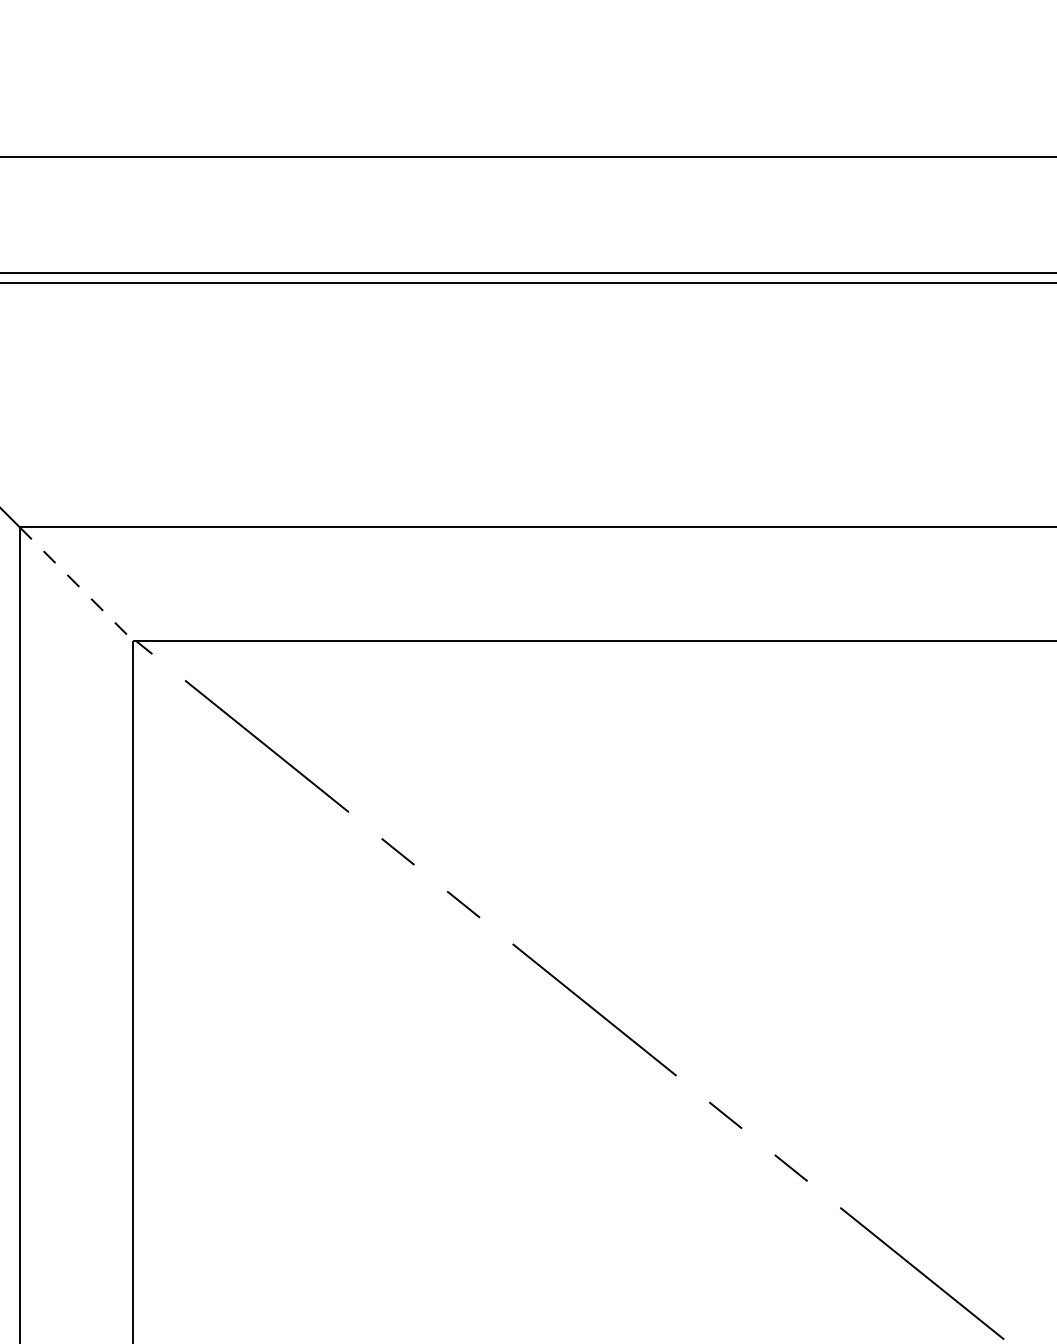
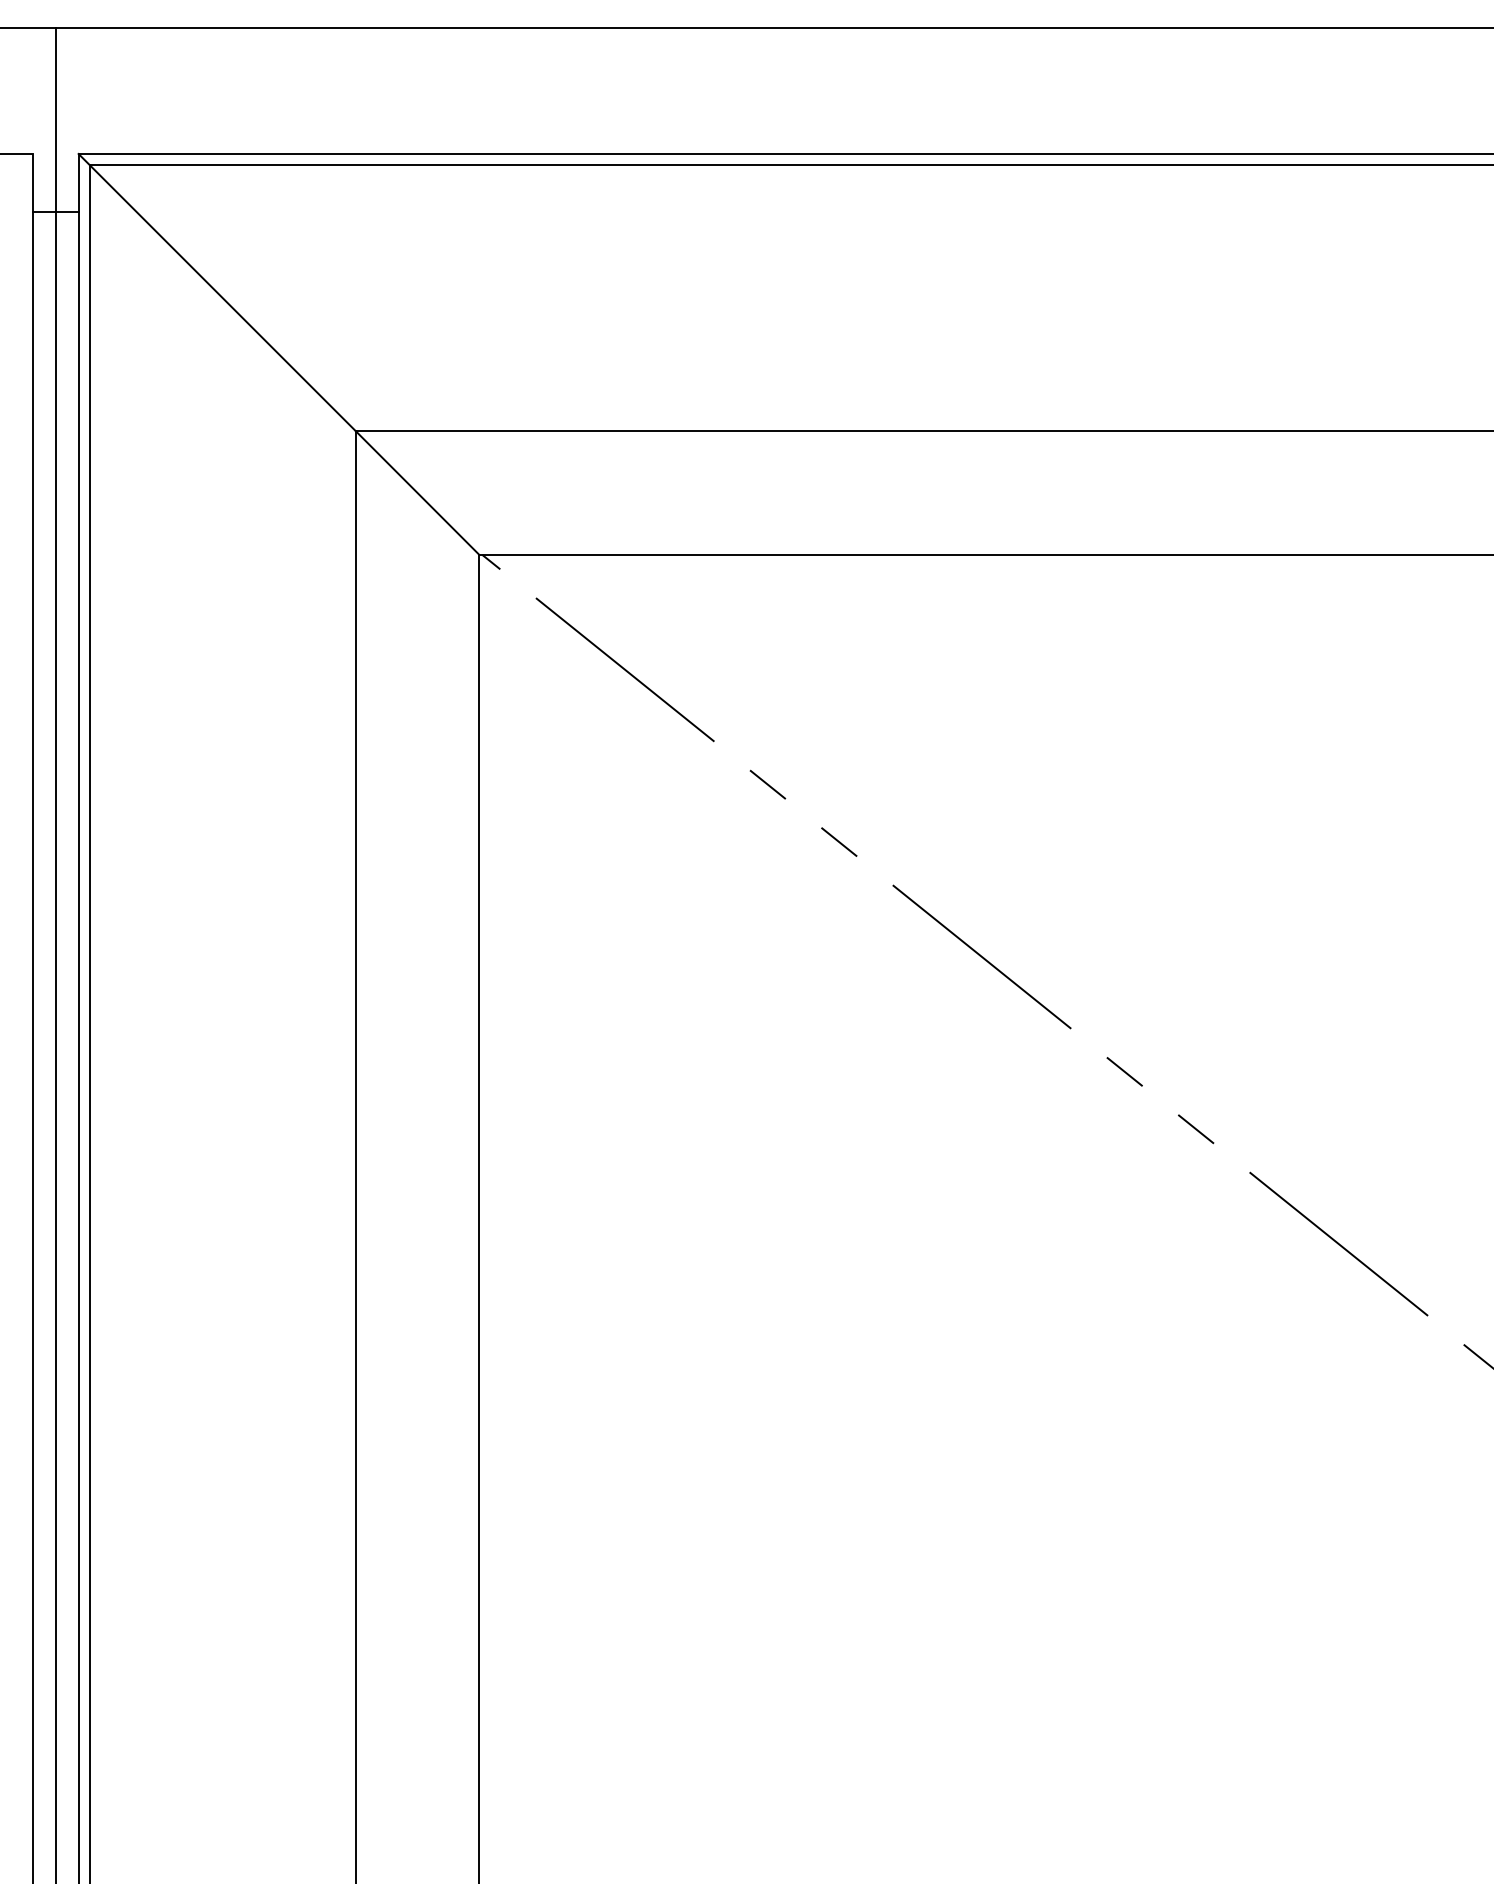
line: (77, 584) -> (418, 493), dashed -> solid

